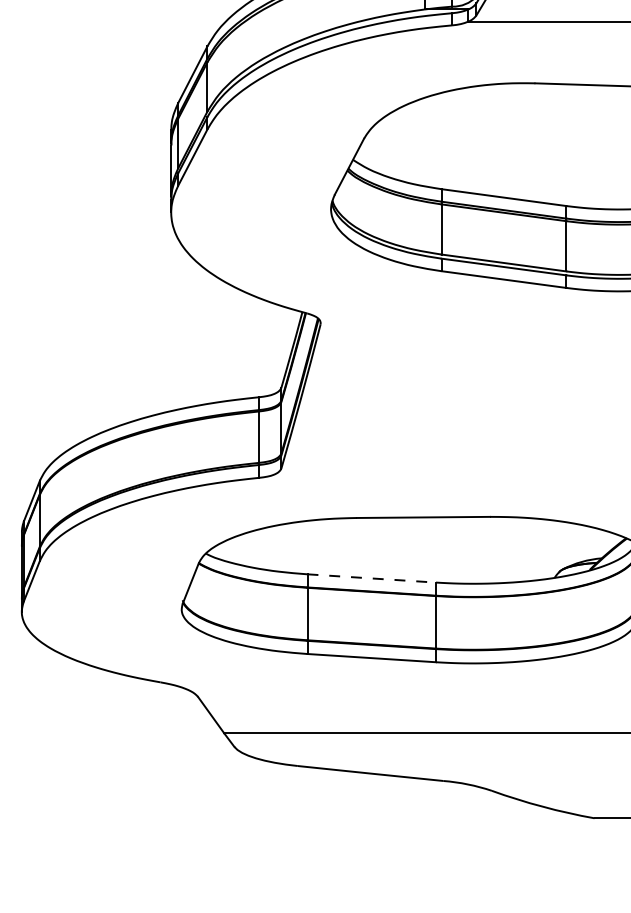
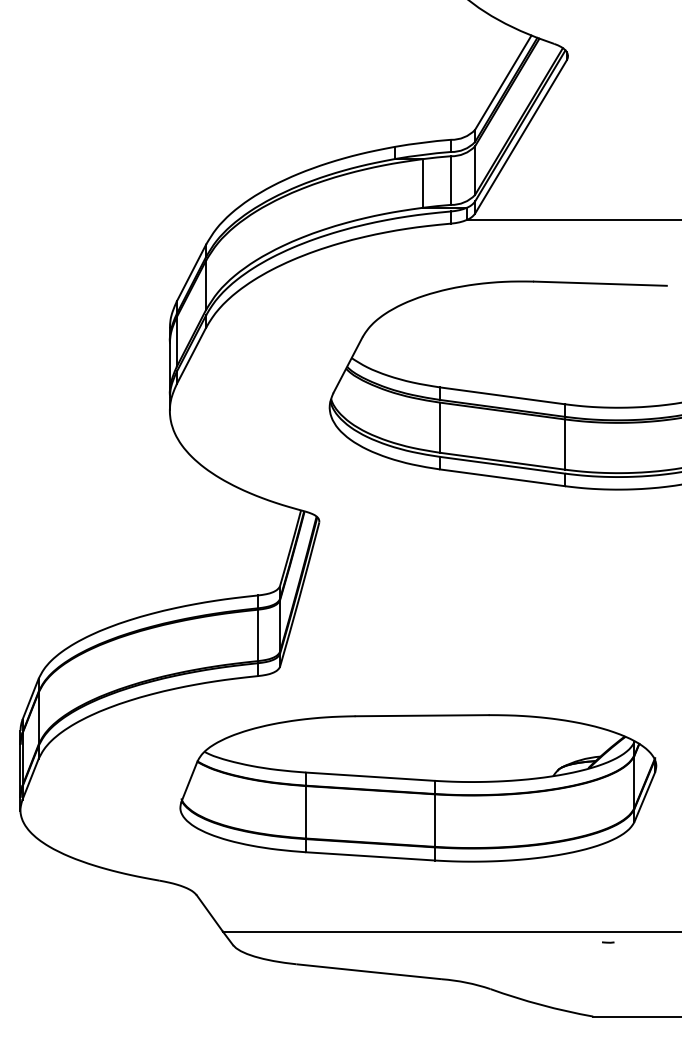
line: (371, 578) -> (370, 776), dashed -> solid
line: (609, 744) -> (608, 942), added

